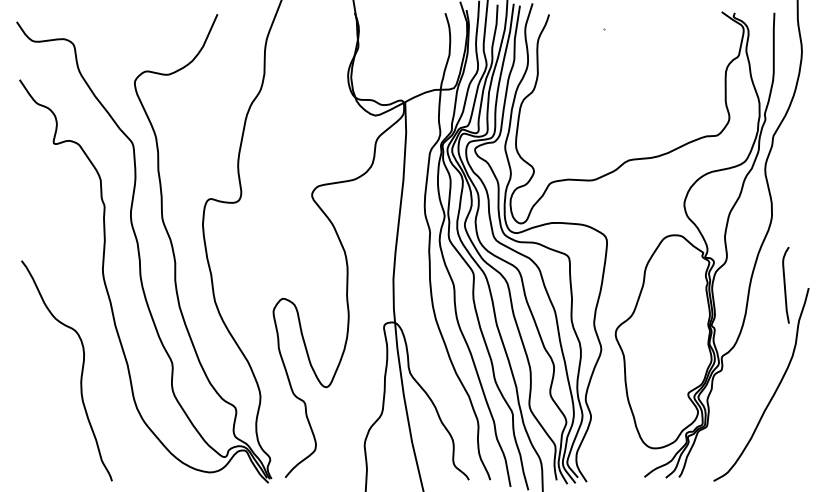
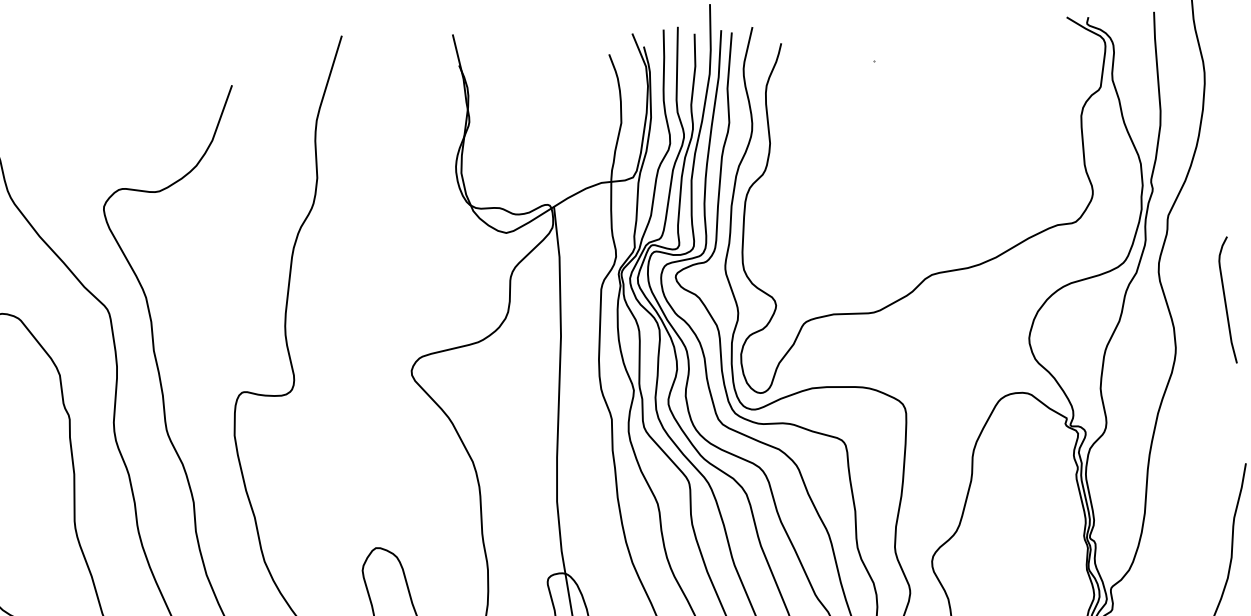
curve: (785, 284) -> (1226, 299), moved

